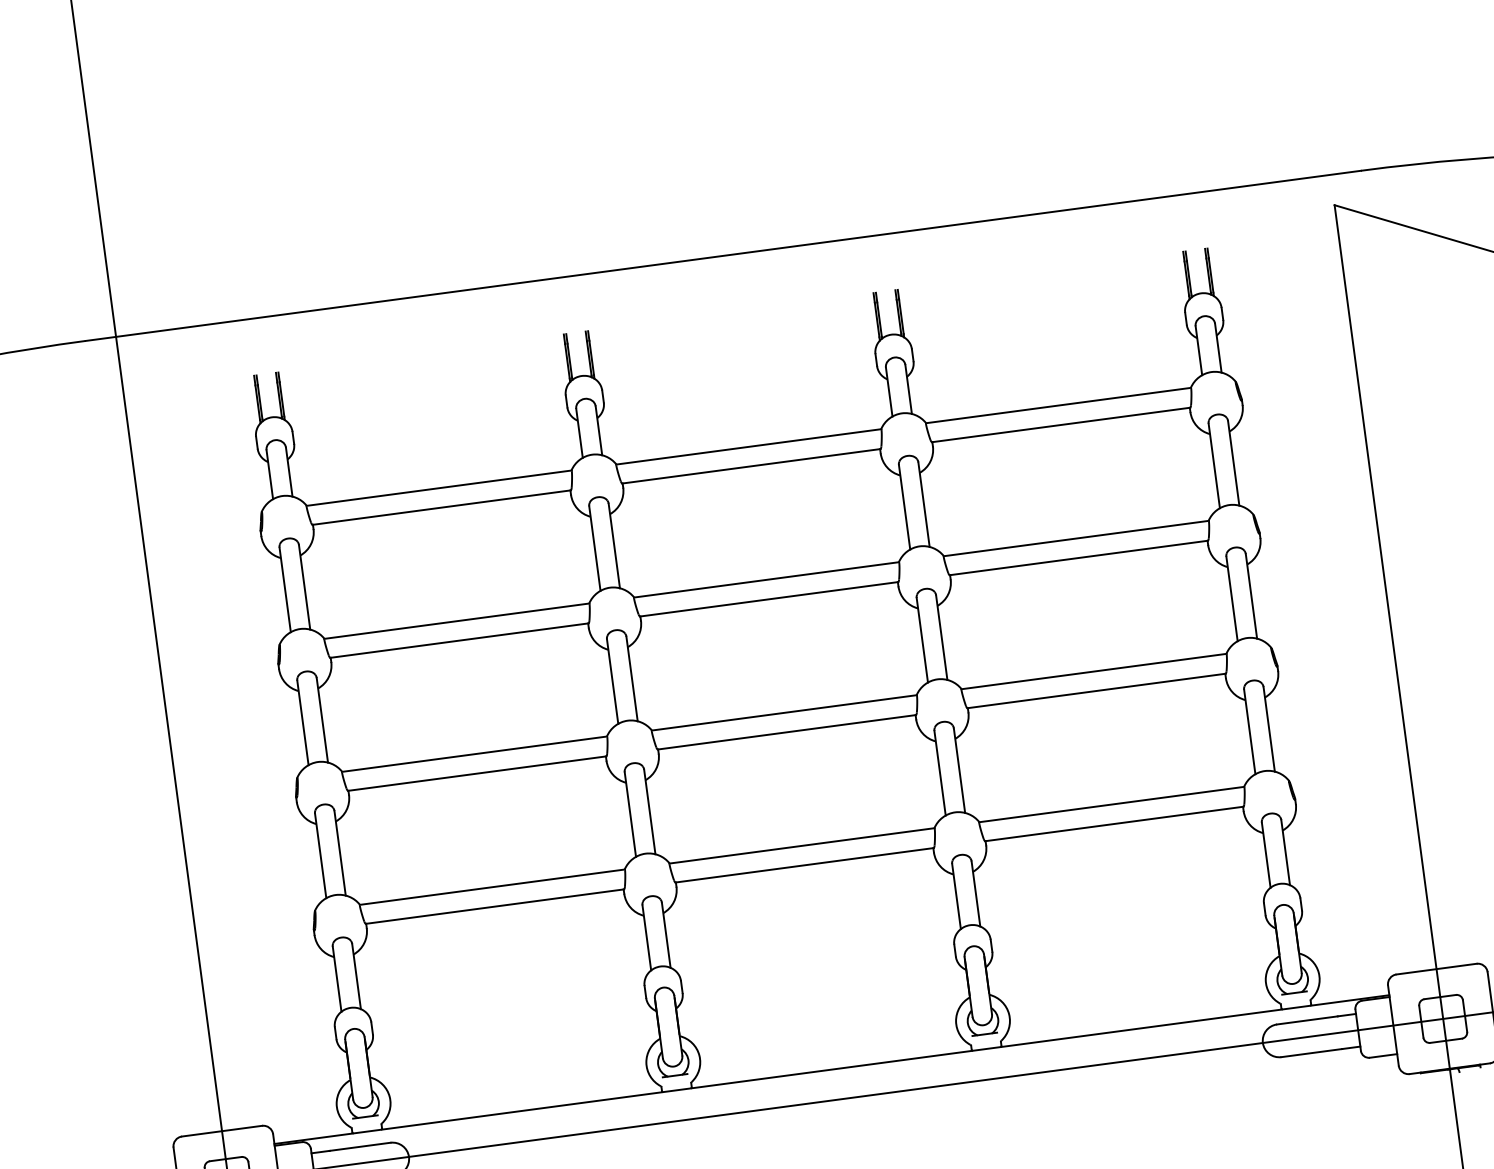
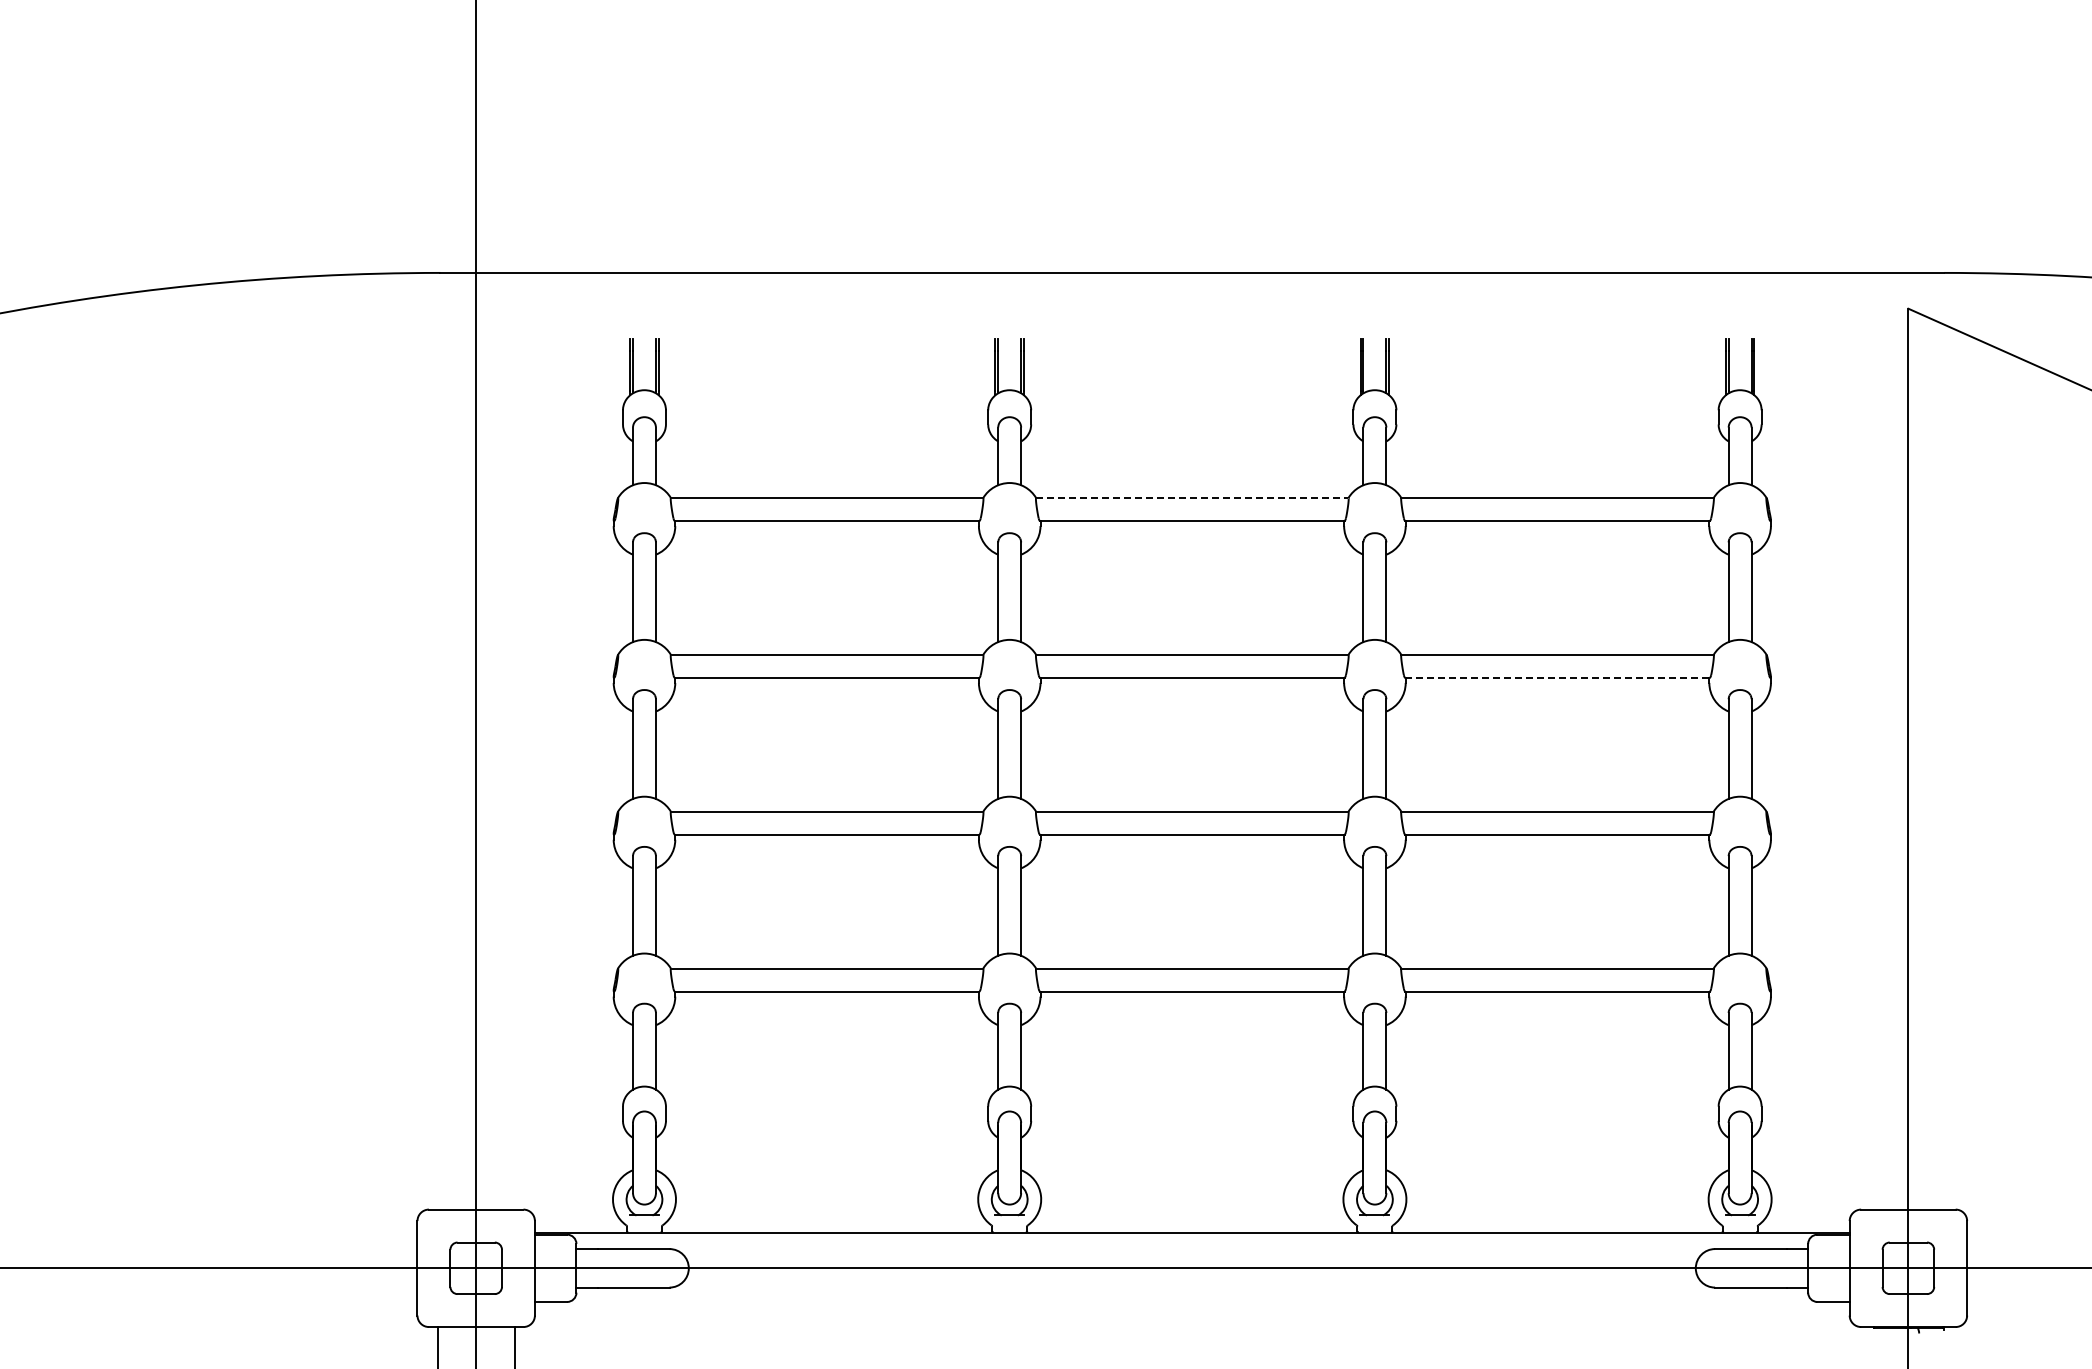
line: (749, 447) -> (1192, 498), solid -> dashed
line: (1079, 557) -> (1558, 677), solid -> dashed

